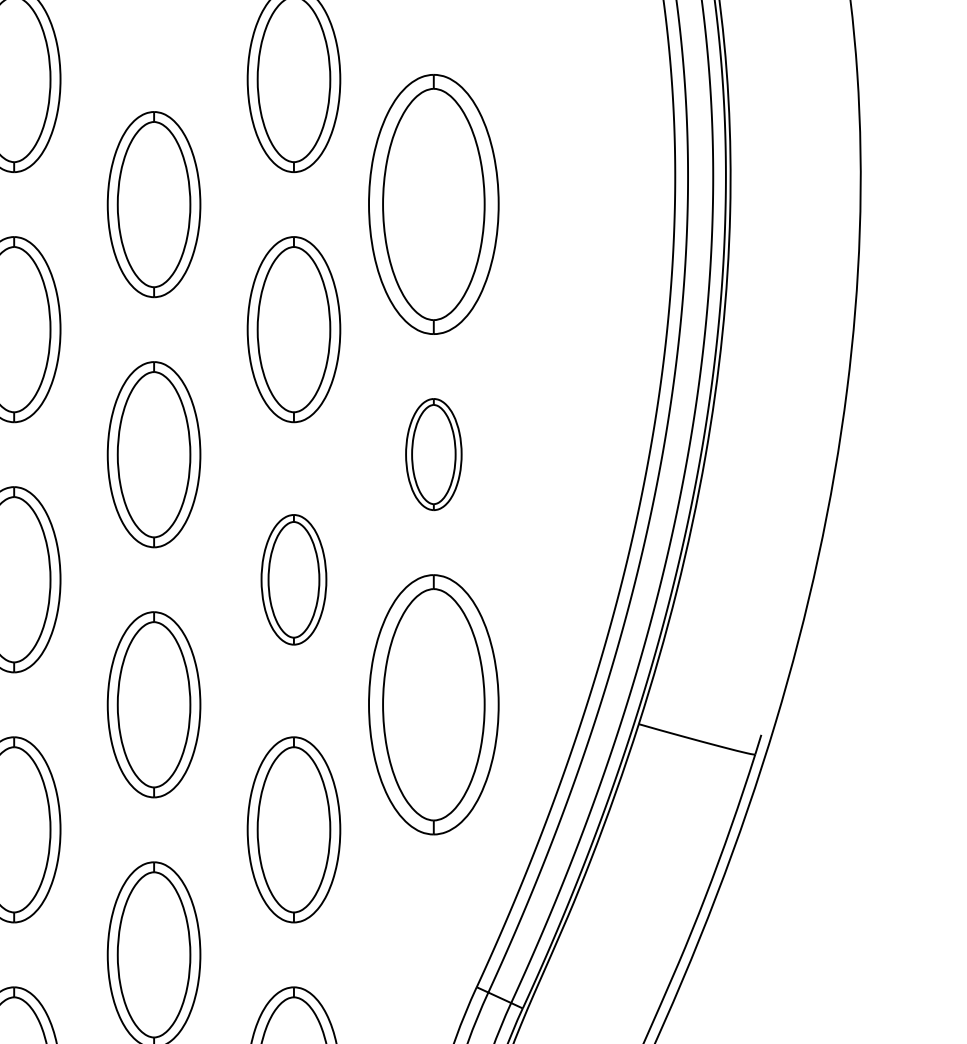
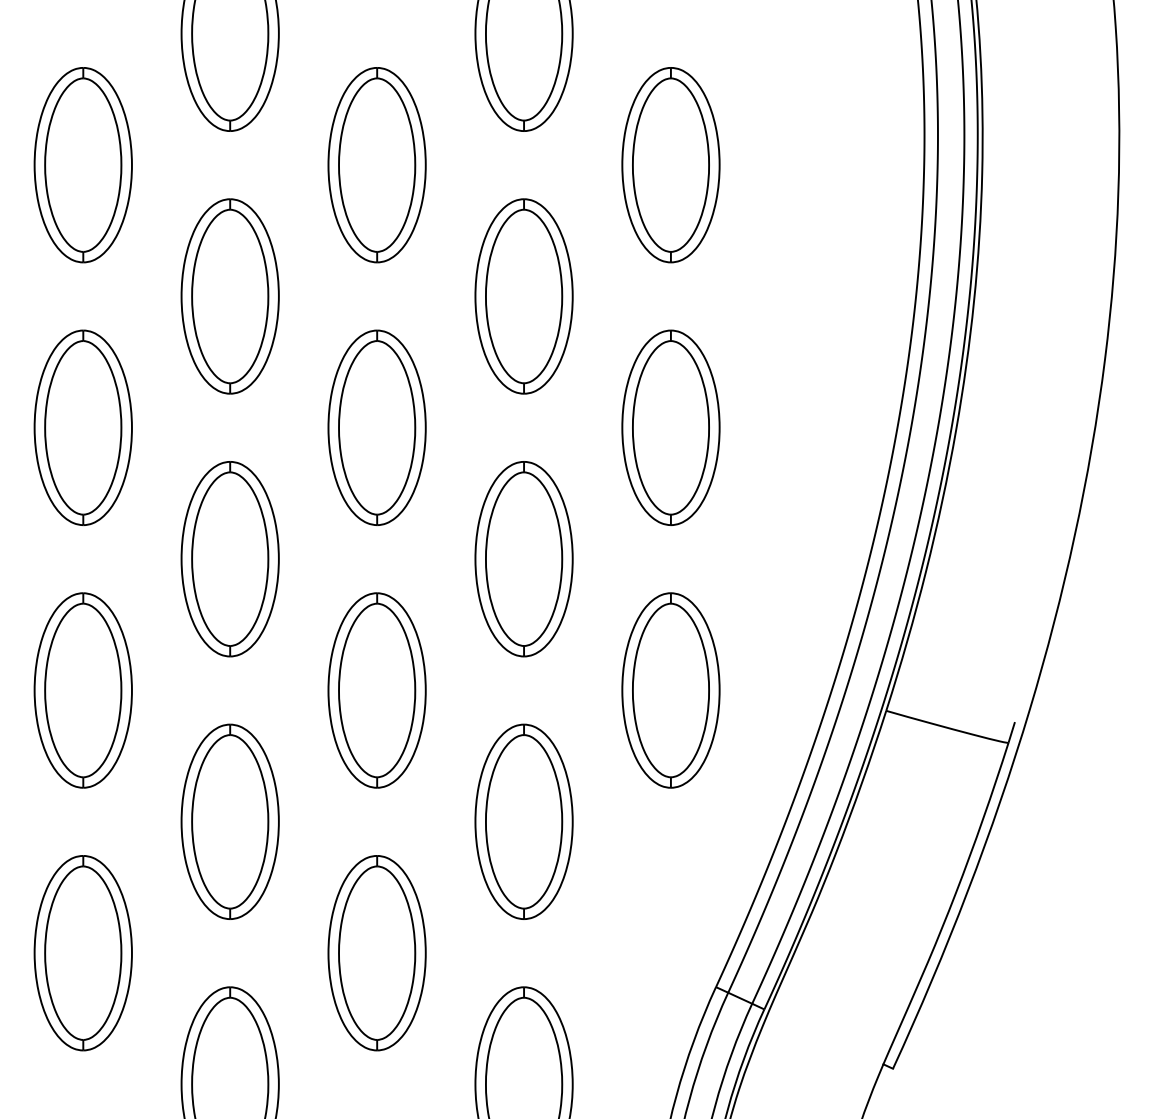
part: (433, 204) -> (670, 165), size x0.71
part: (433, 454) -> (670, 427), size x1.67
part: (293, 580) -> (523, 559), size x1.43
part: (433, 704) -> (670, 690), size x0.71

